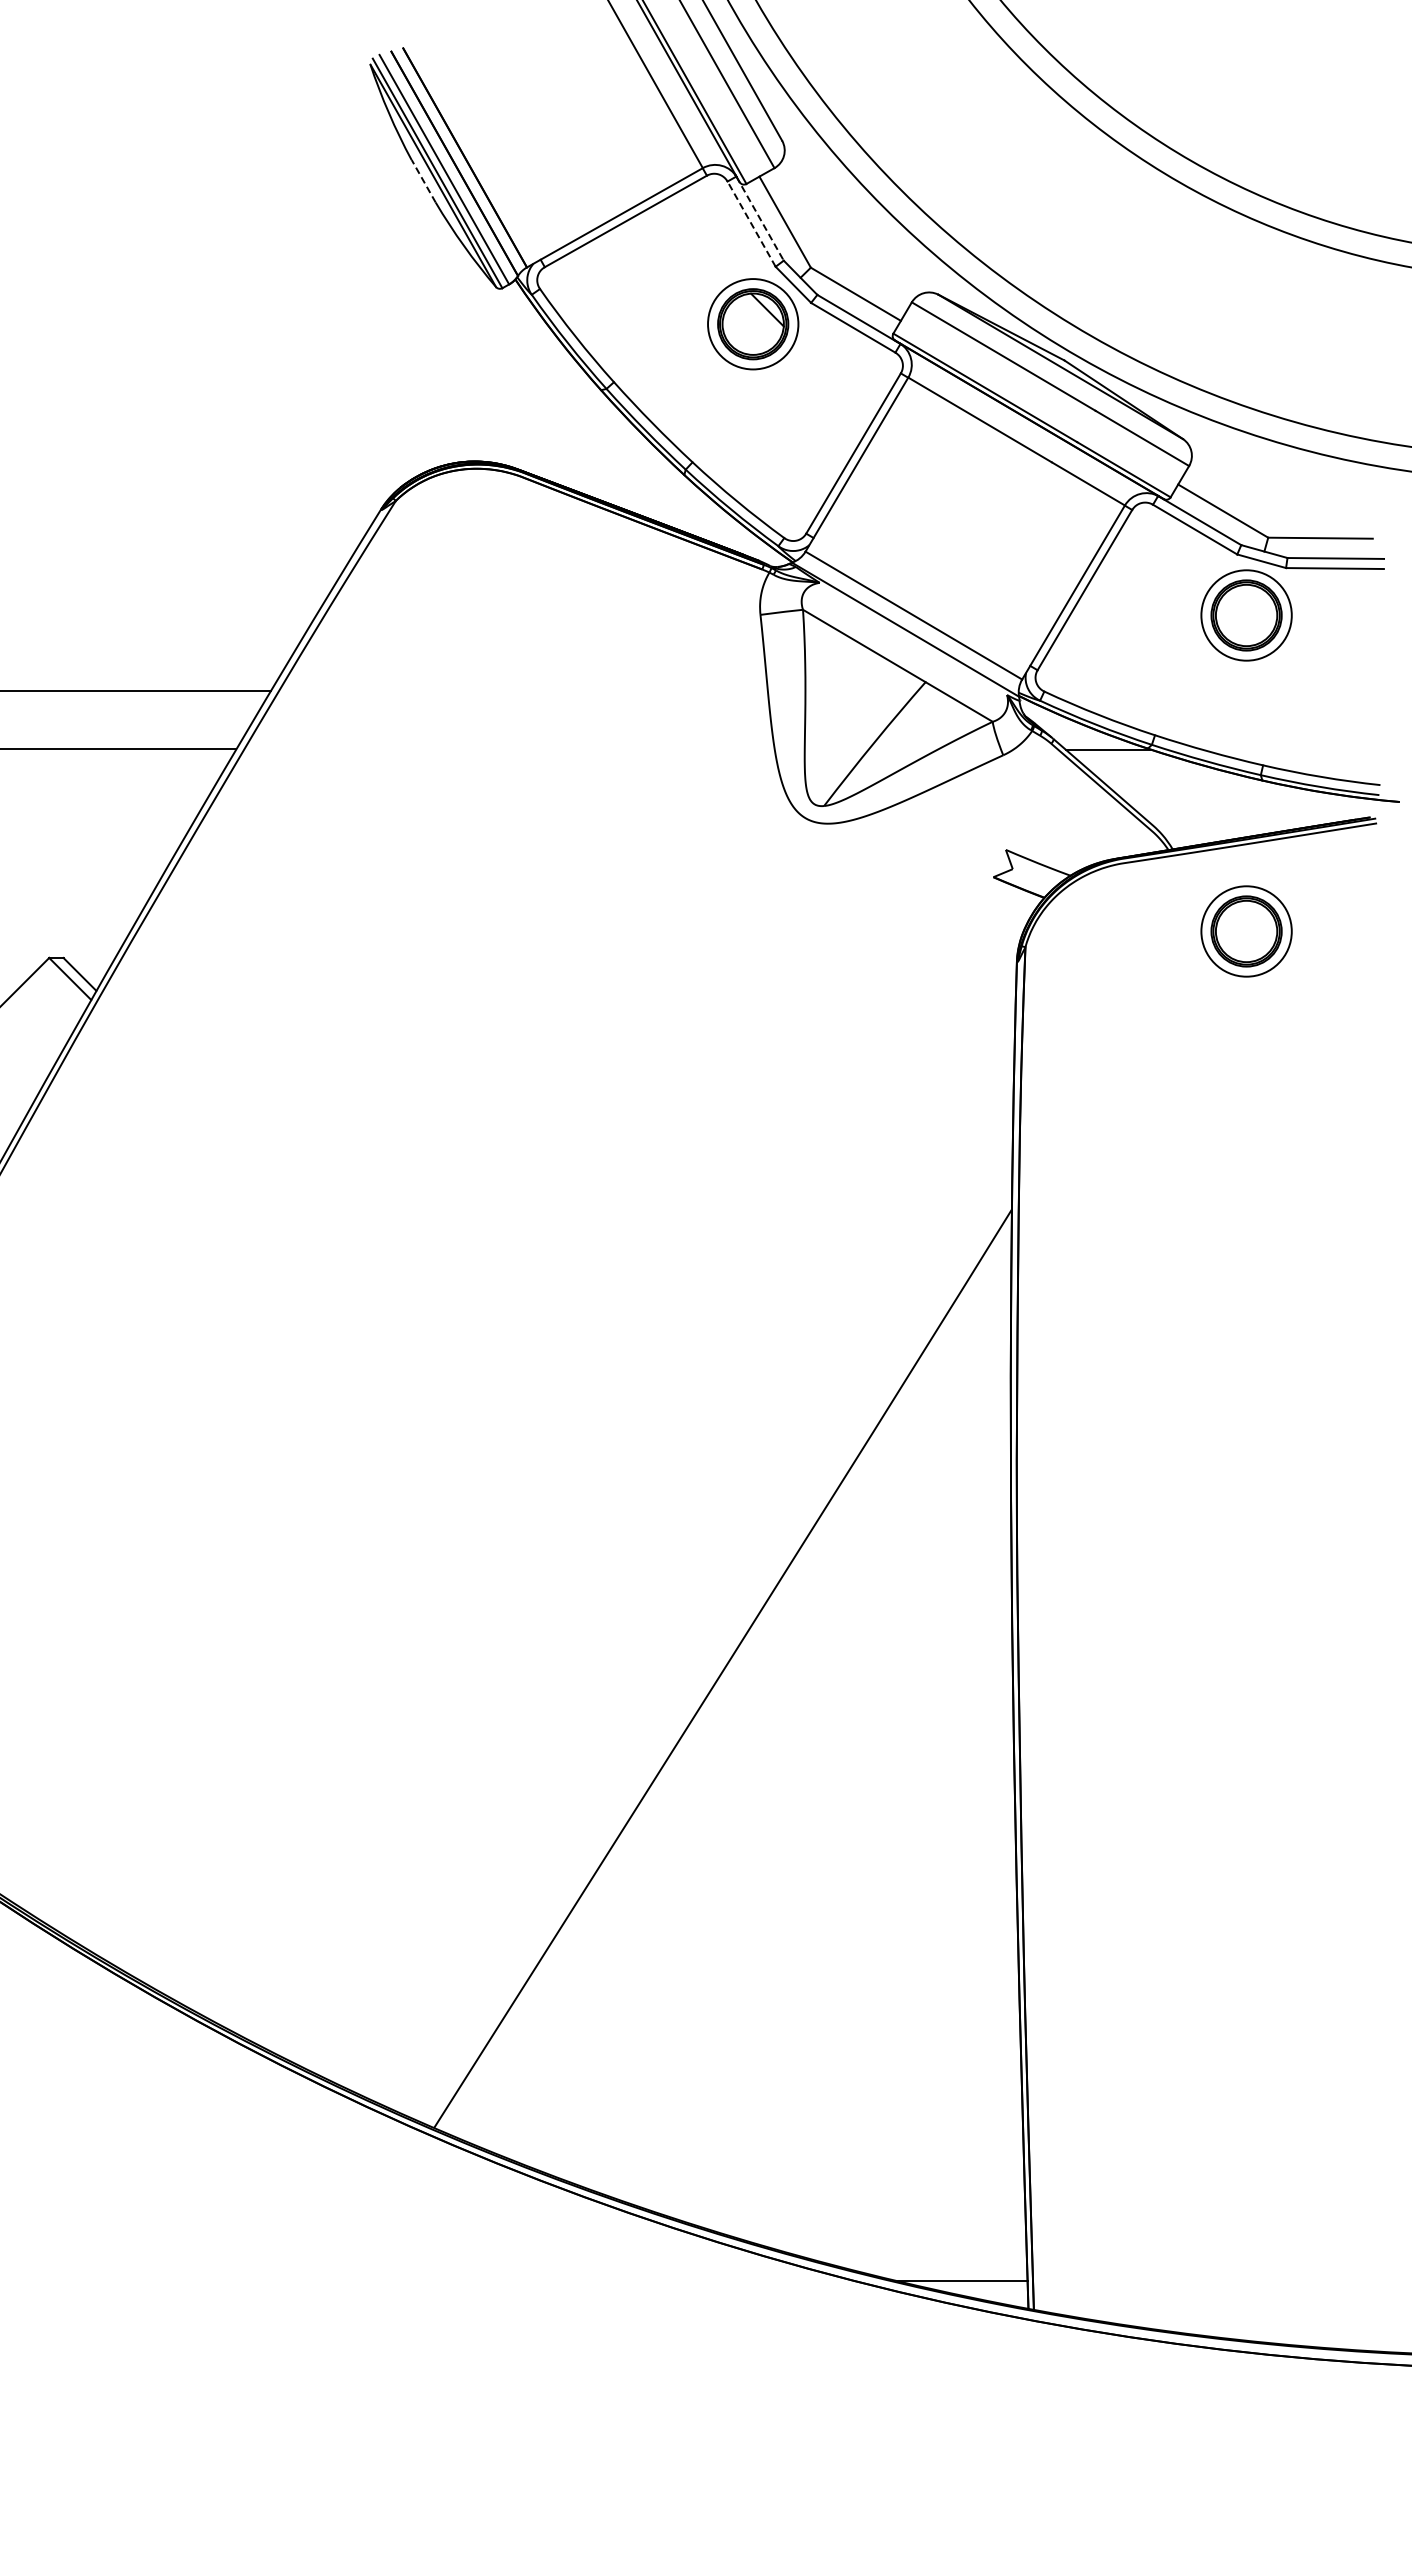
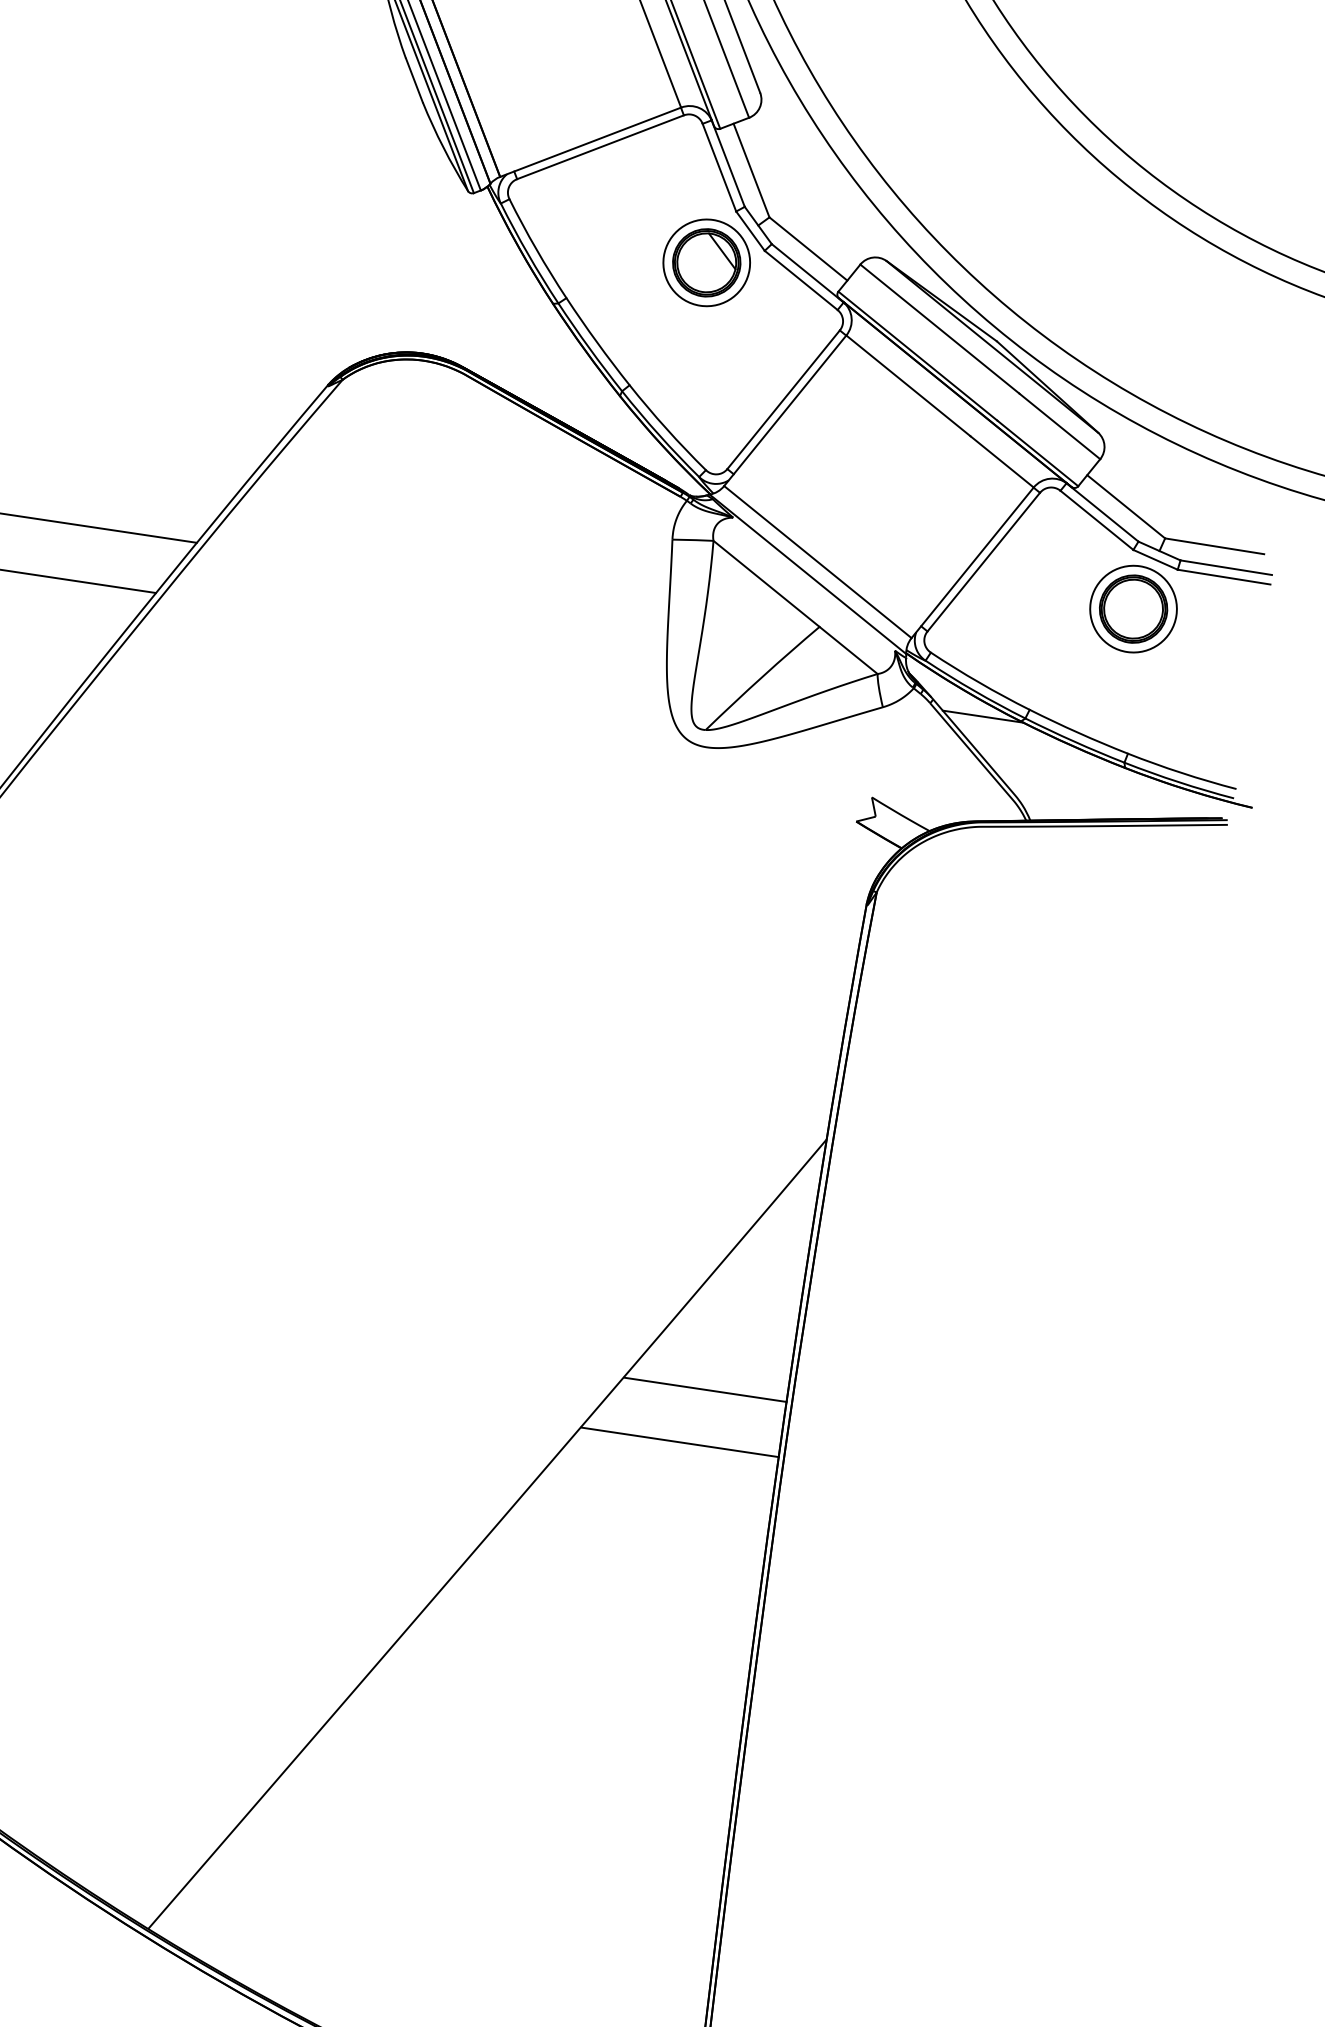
line: (423, 180) -> (414, 79), dashed -> solid
line: (760, 219) -> (728, 164), dashed -> solid
line: (751, 224) -> (719, 167), dashed -> solid
part: (1246, 931) -> (1088, 908), removed
line: (924, 1486) -> (704, 1389), added
line: (907, 1544) -> (680, 1442), added

